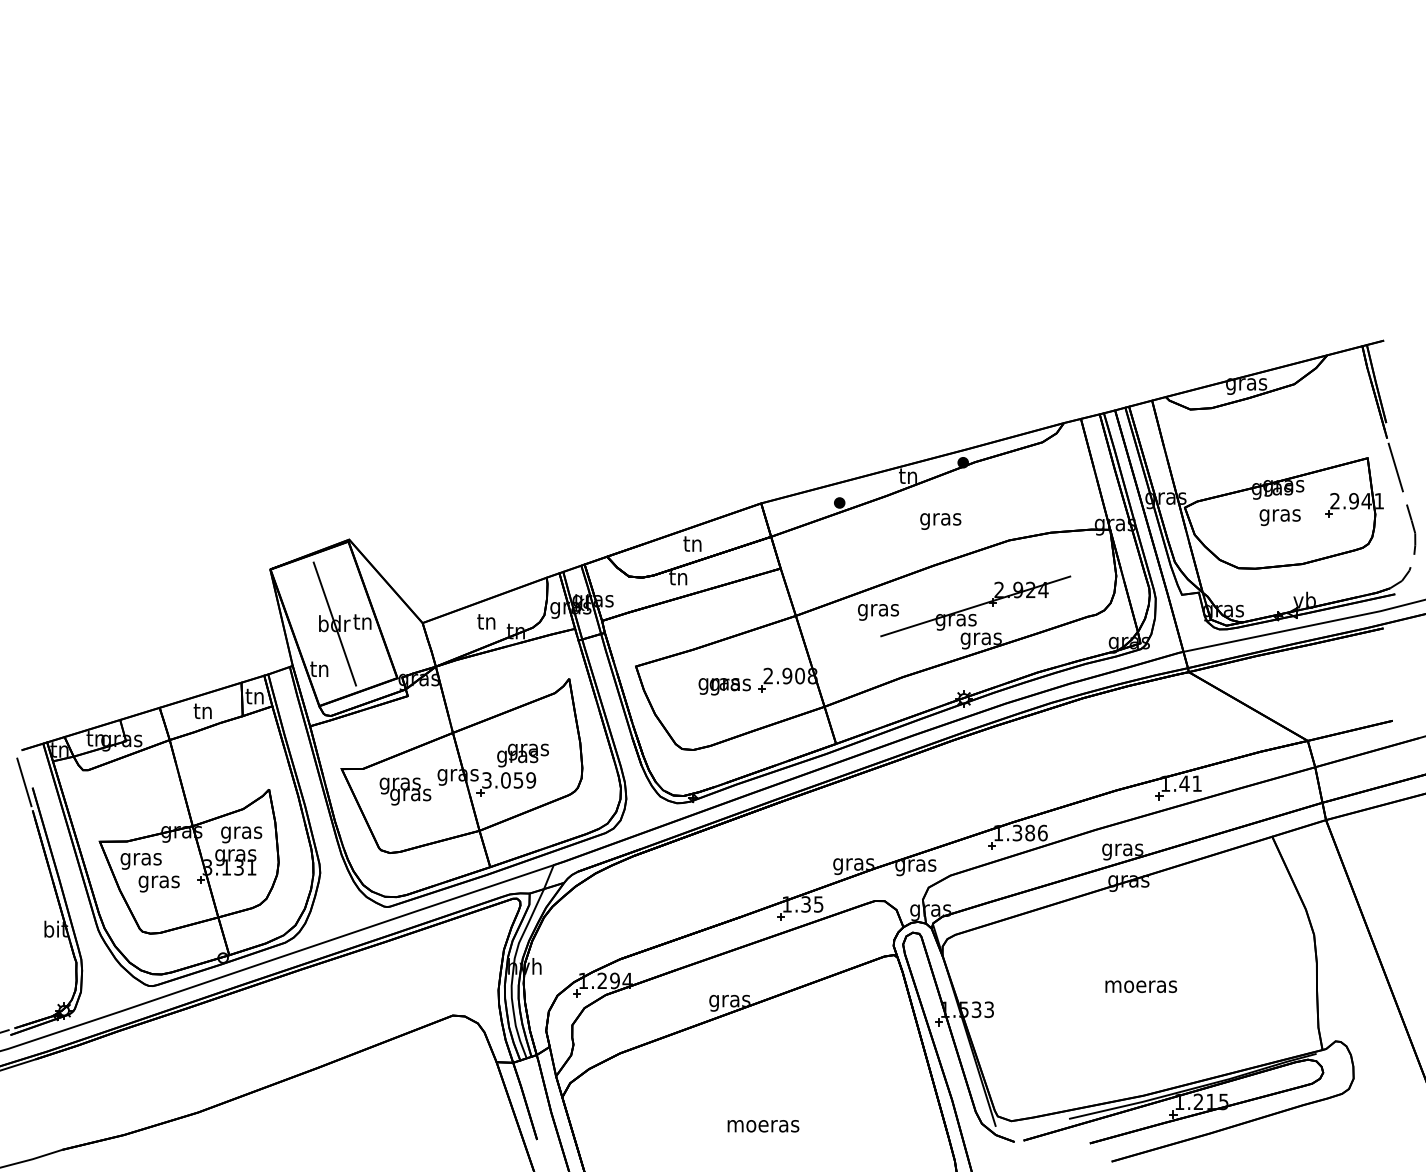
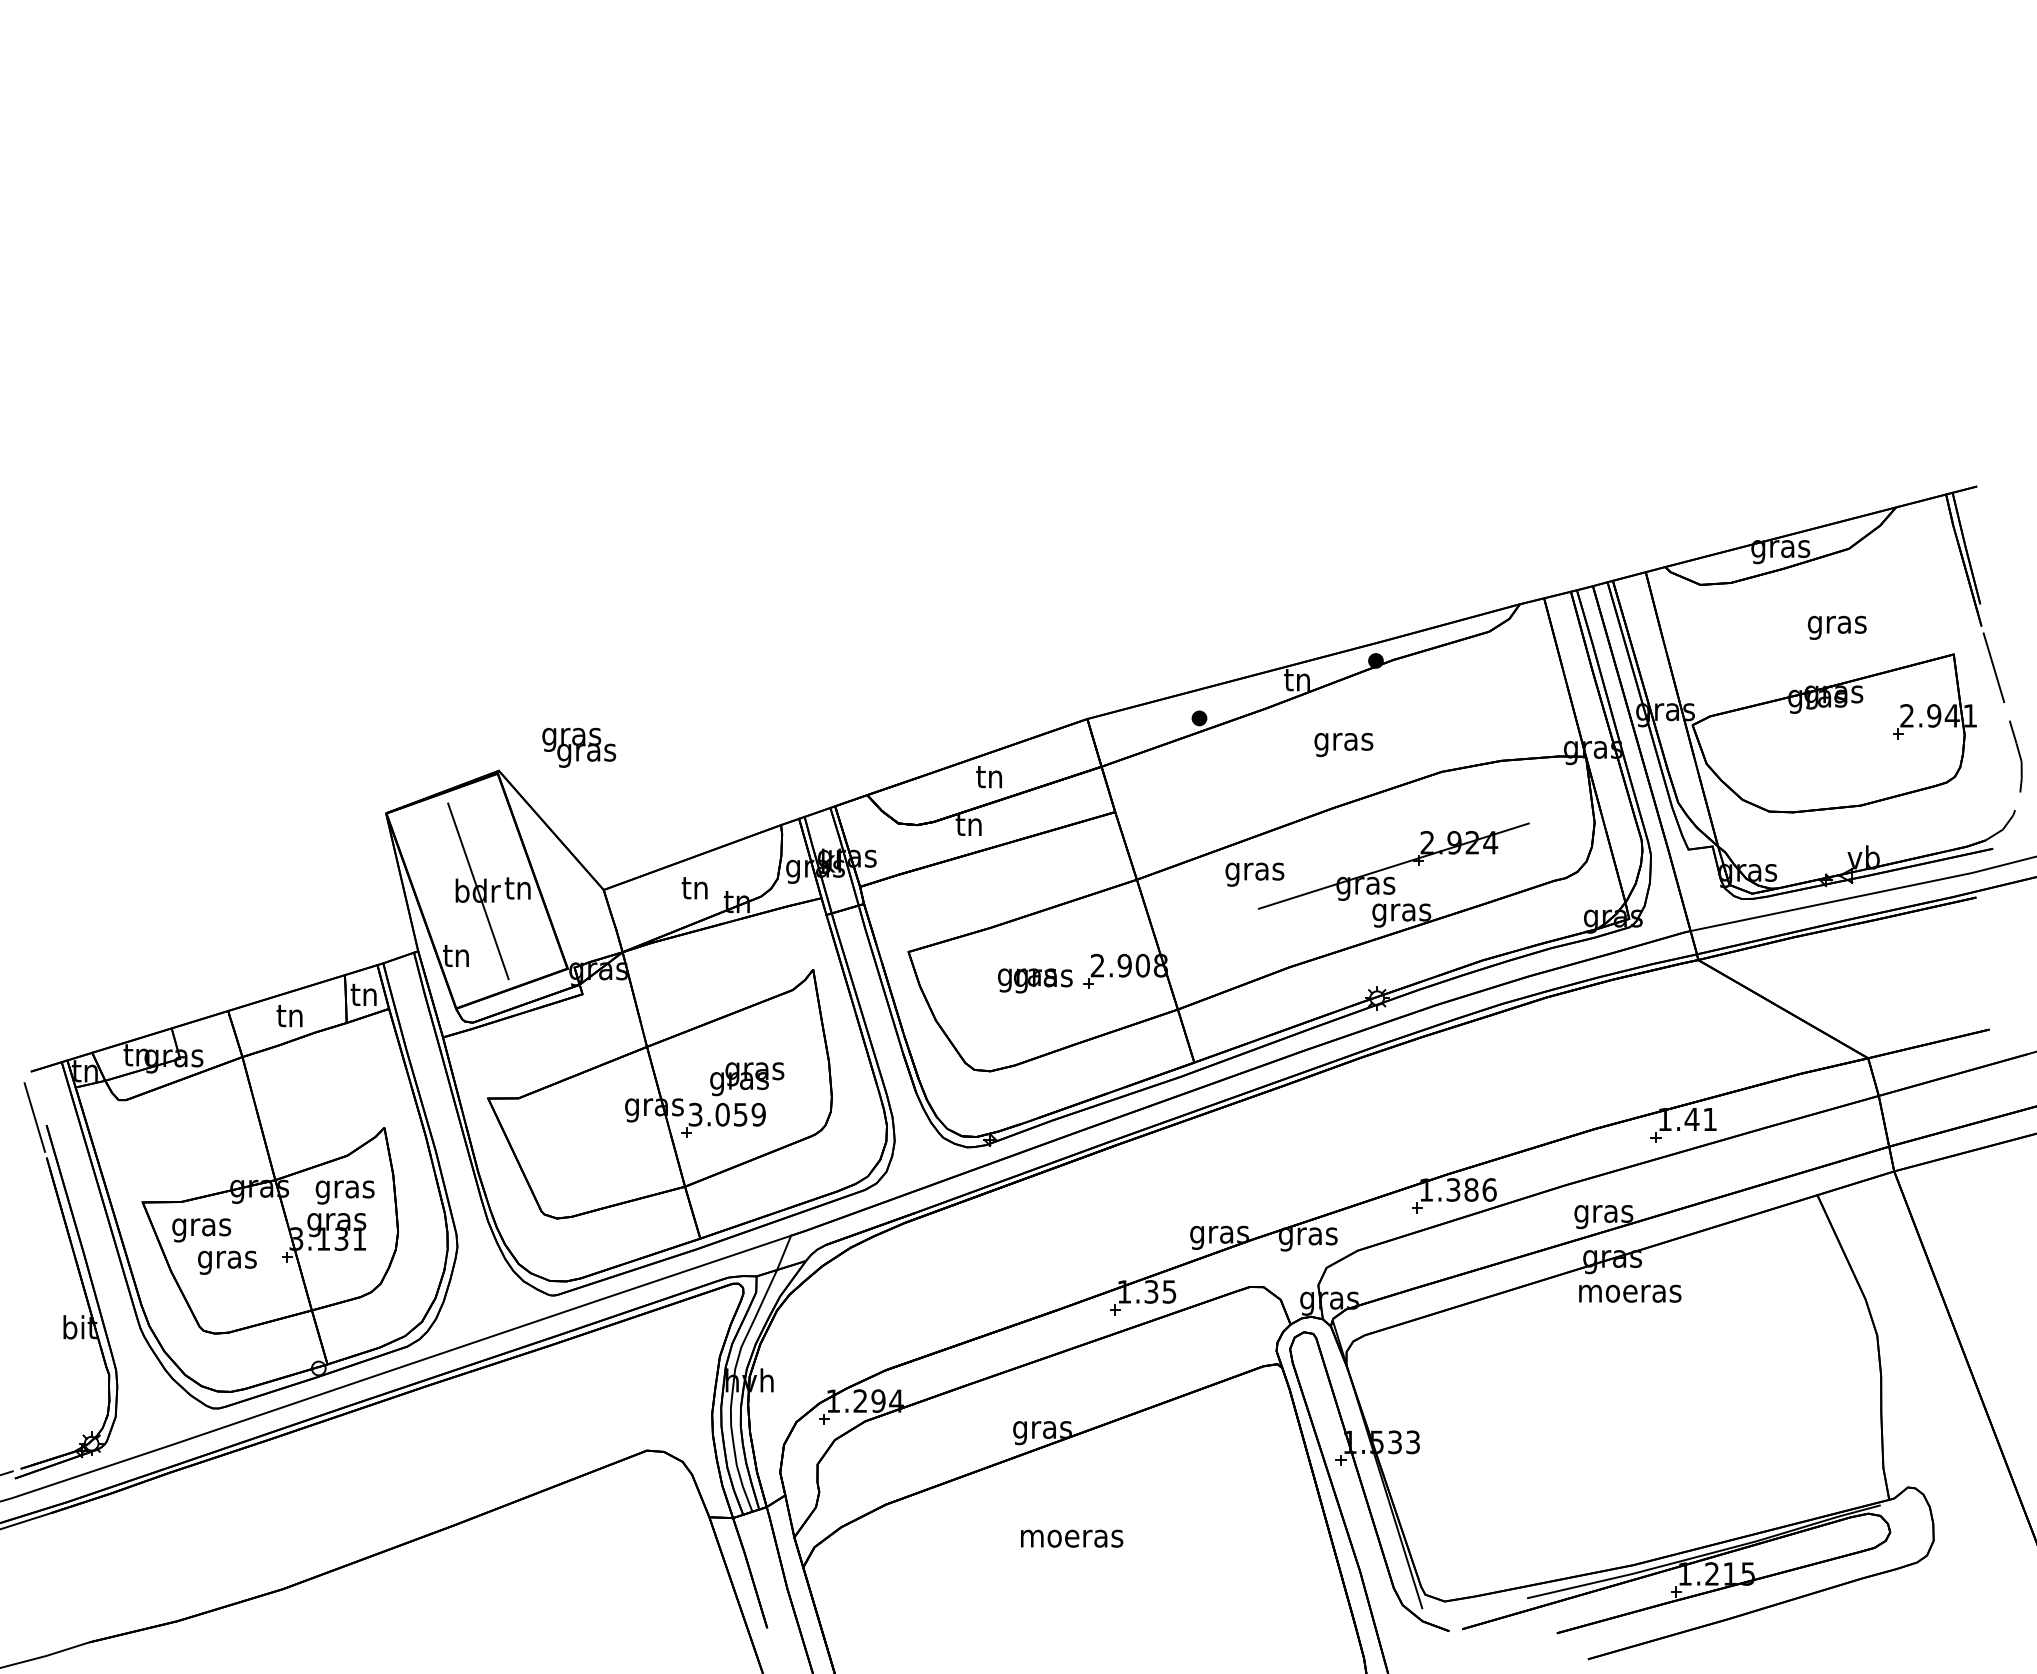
text: (1279, 517) -> (1836, 627), moved
text: (405, 791) -> (579, 747), moved
text: (1141, 986) -> (1630, 1293), moved
text: (763, 1126) -> (1072, 1539), moved

